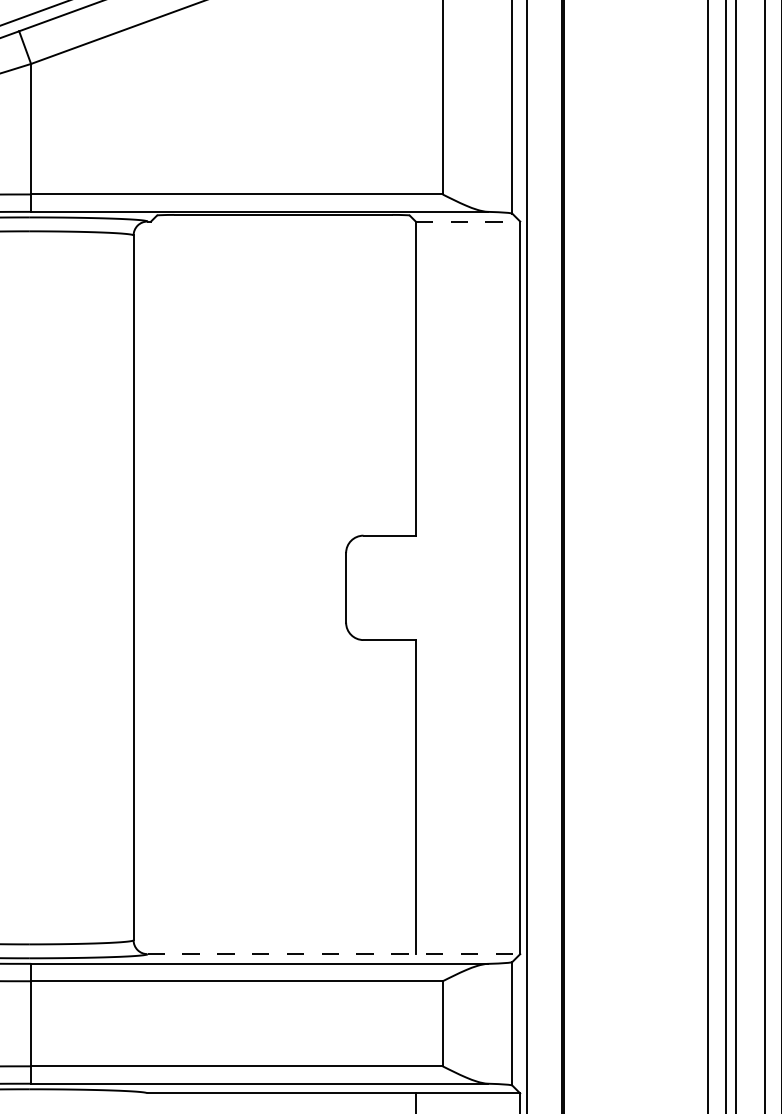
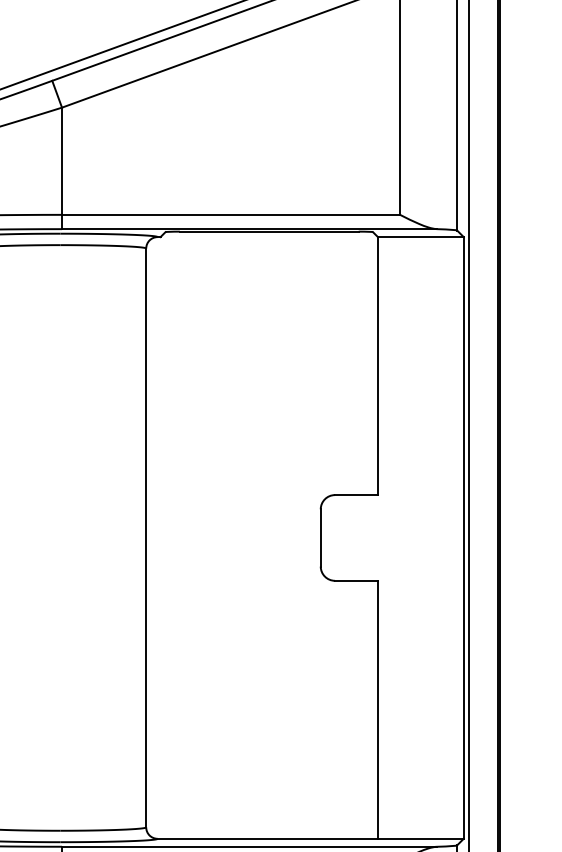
line: (468, 221) -> (421, 237), dashed -> solid
line: (334, 954) -> (311, 839), dashed -> solid

